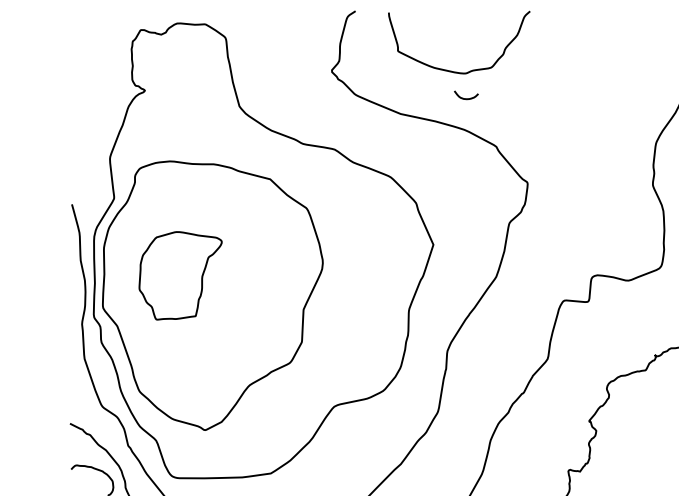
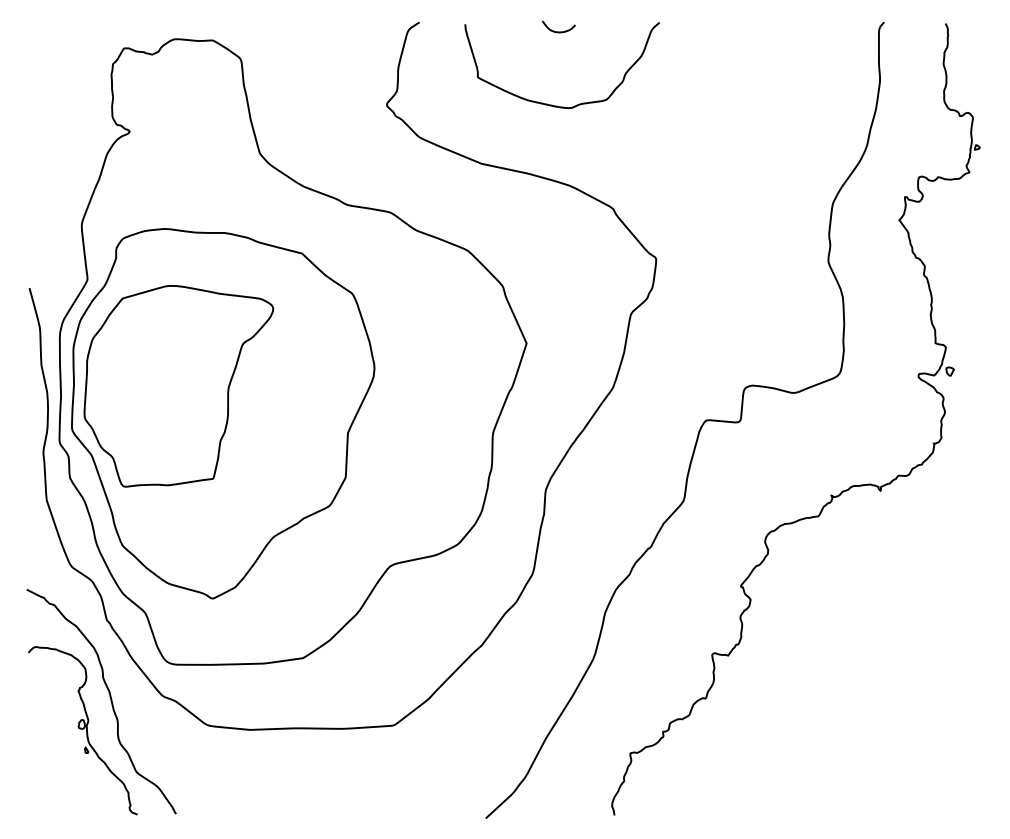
curve: (466, 98) -> (558, 31), moved
part: (180, 275) -> (178, 386), size x1.67

